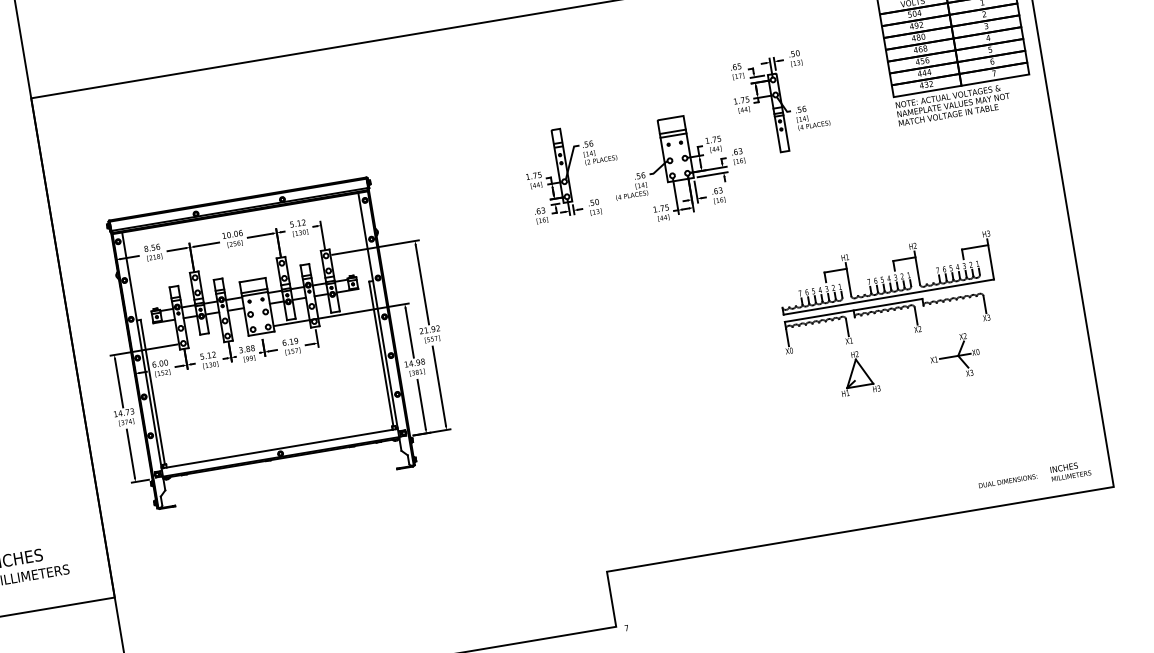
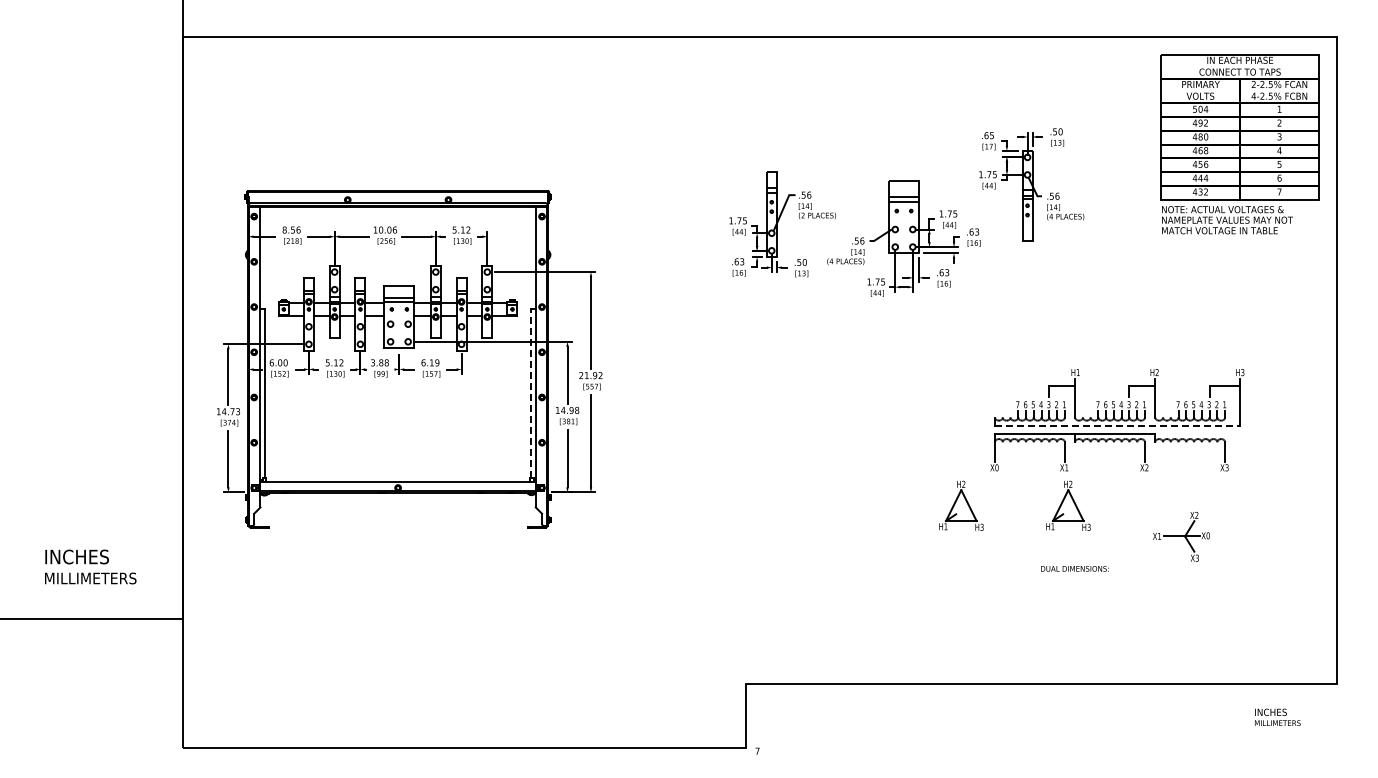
line: (888, 297) -> (1117, 425), solid -> dashed
line: (381, 353) -> (531, 393), solid -> dashed
part: (955, 356) -> (1181, 536), moved
part: (766, 388) -> (961, 505), added
text: (1070, 470) -> (1277, 716), moved
text: (1007, 480) -> (1074, 568), moved

